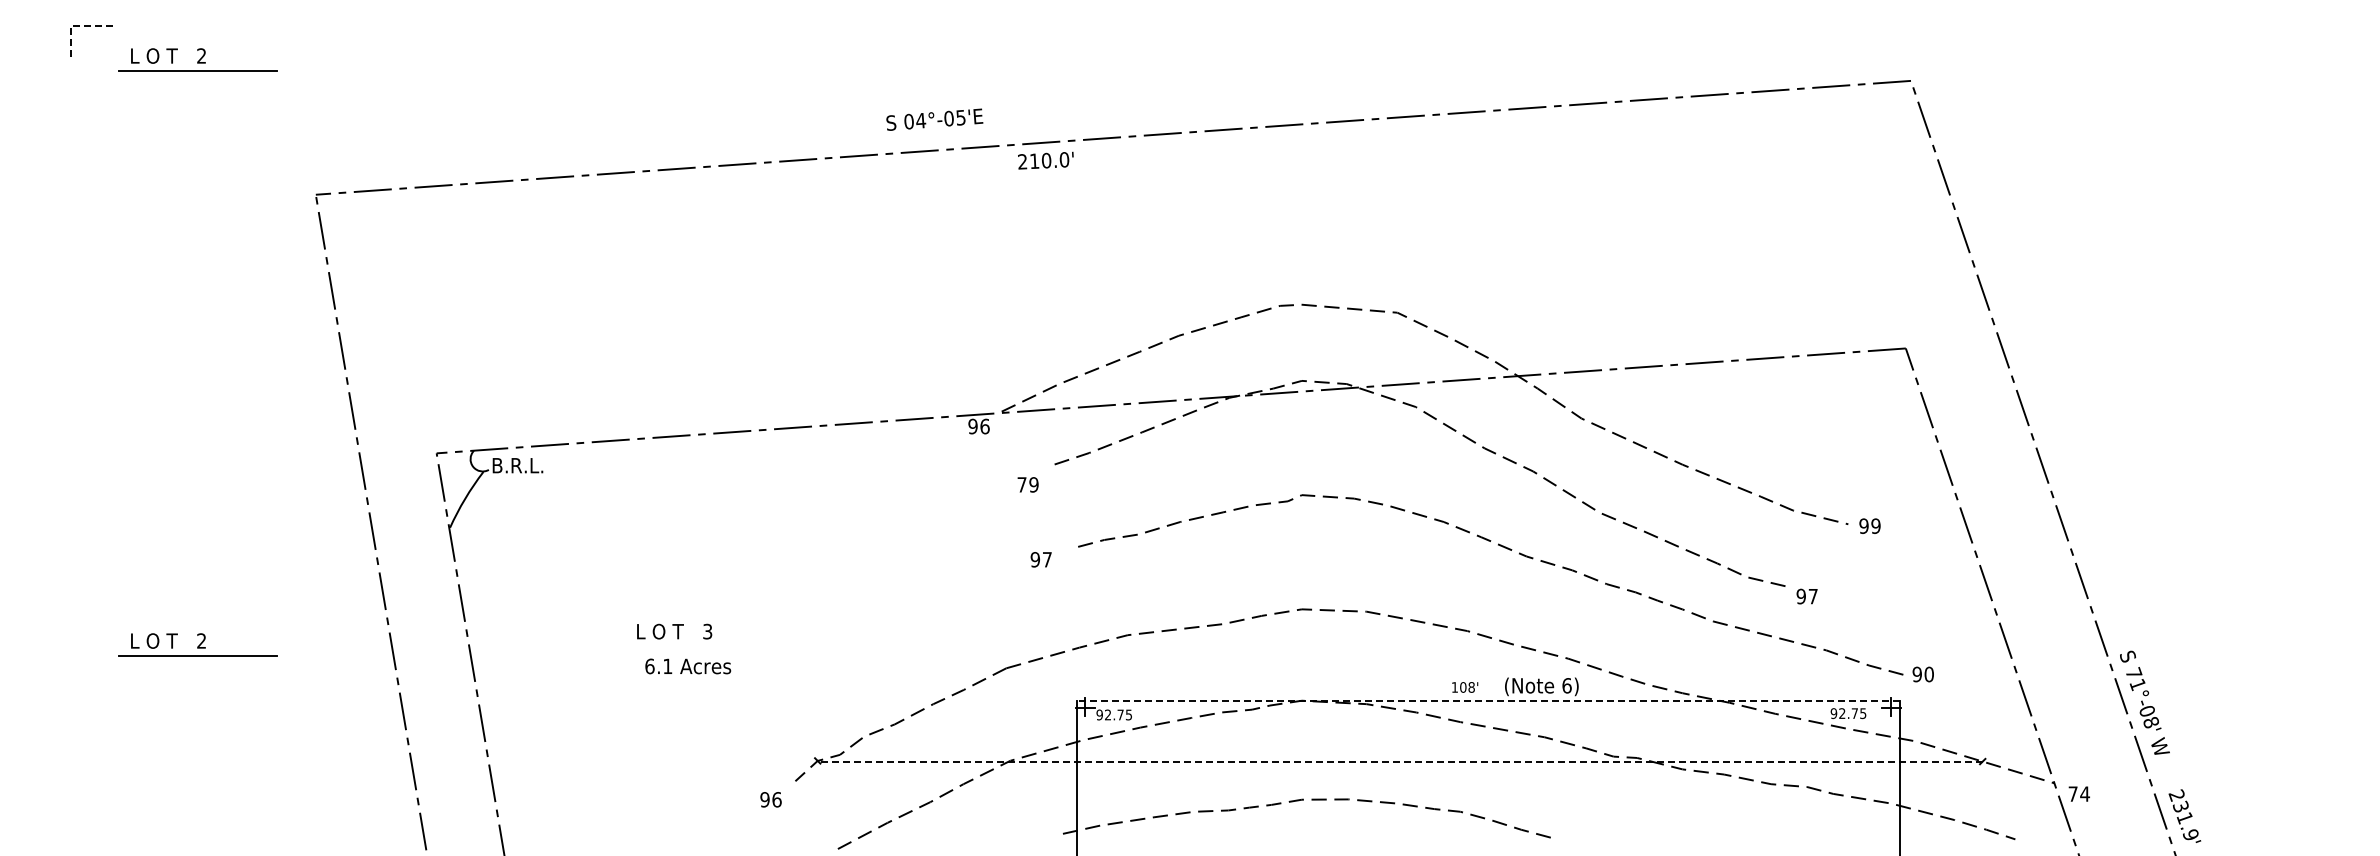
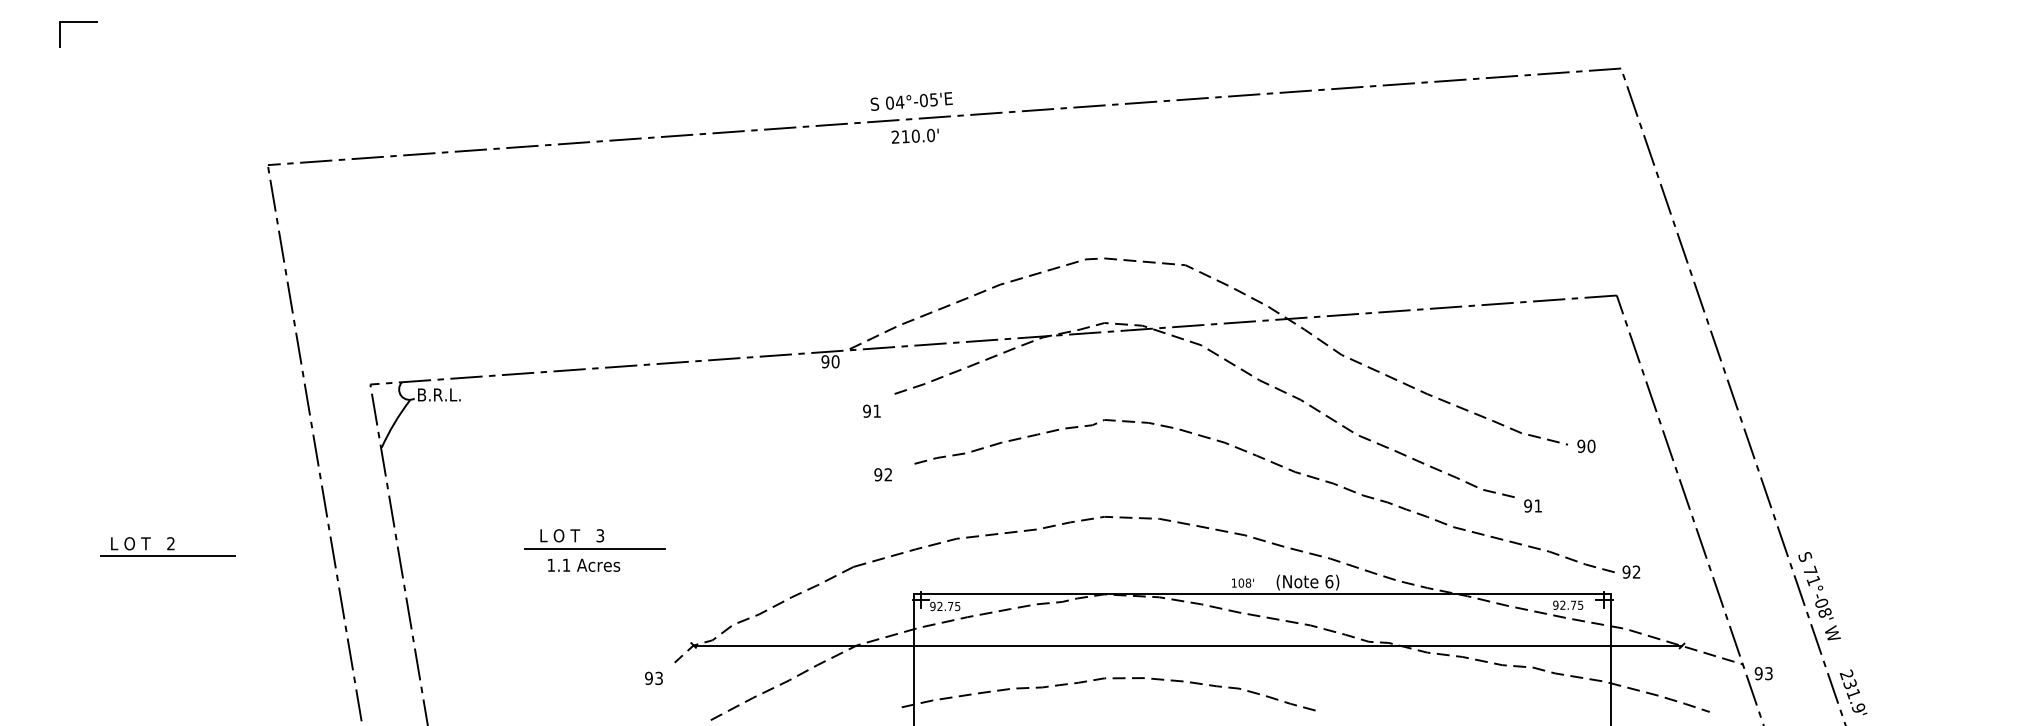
line: (77, 25) -> (65, 21), dashed -> solid
part: (197, 59) -> (167, 50), removed
text: (934, 119) -> (911, 101), moved
text: (1045, 160) -> (914, 136), moved
text: (984, 426) -> (835, 361), 96 -> 90
text: (1027, 484) -> (871, 410), 79 -> 91
text: (1875, 525) -> (1591, 445), 99 -> 90
text: (1046, 559) -> (887, 474), 97 -> 92
text: (1812, 596) -> (1537, 505), 97 -> 91
line: (701, 646) -> (595, 548), added
text: (649, 666) -> (550, 565), 6.1 -> 1.1
text: (1928, 674) -> (1636, 572), 90 -> 92
line: (1487, 700) -> (1261, 594), dashed -> solid
line: (1399, 761) -> (1187, 645), dashed -> solid
text: (2079, 793) -> (1764, 673), 74 -> 93
text: (776, 799) -> (658, 678), 96 -> 93

